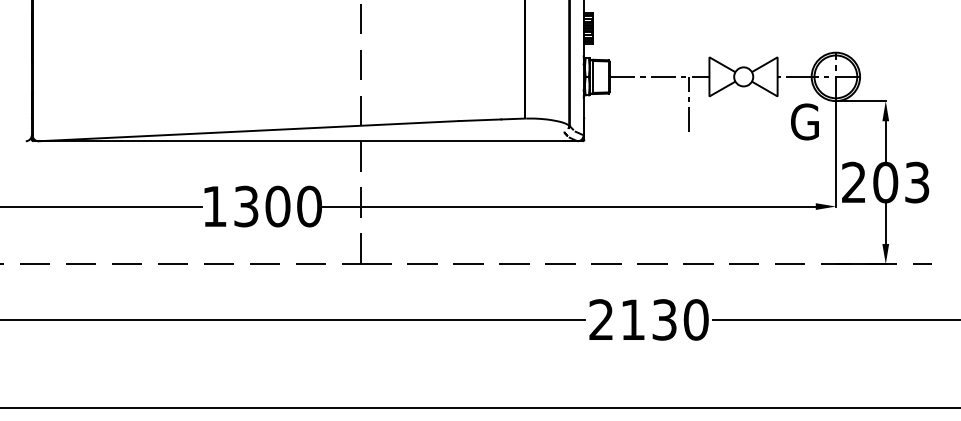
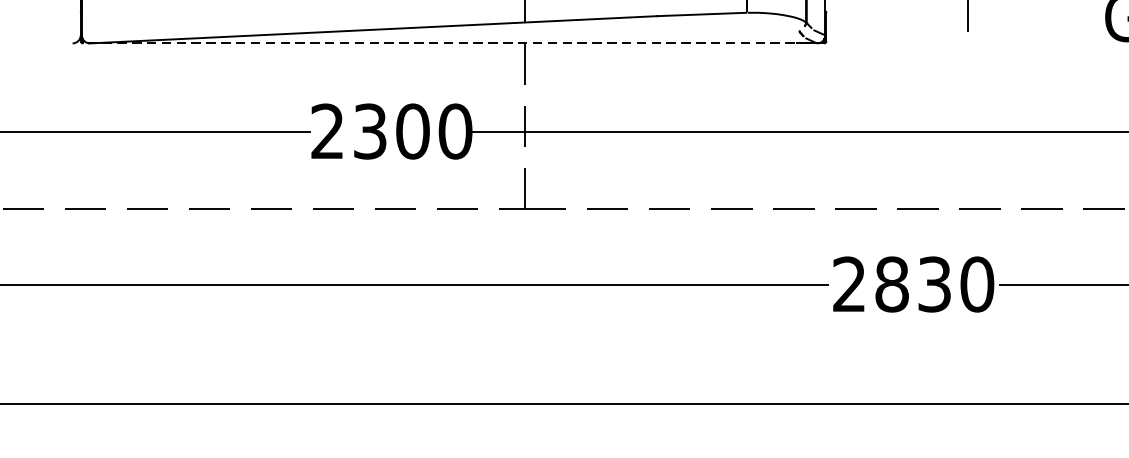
line: (308, 141) -> (454, 43), solid -> dashed
text: (214, 205) -> (327, 130), 1300 -> 2300
text: (632, 319) -> (891, 283), 2130 -> 2830

